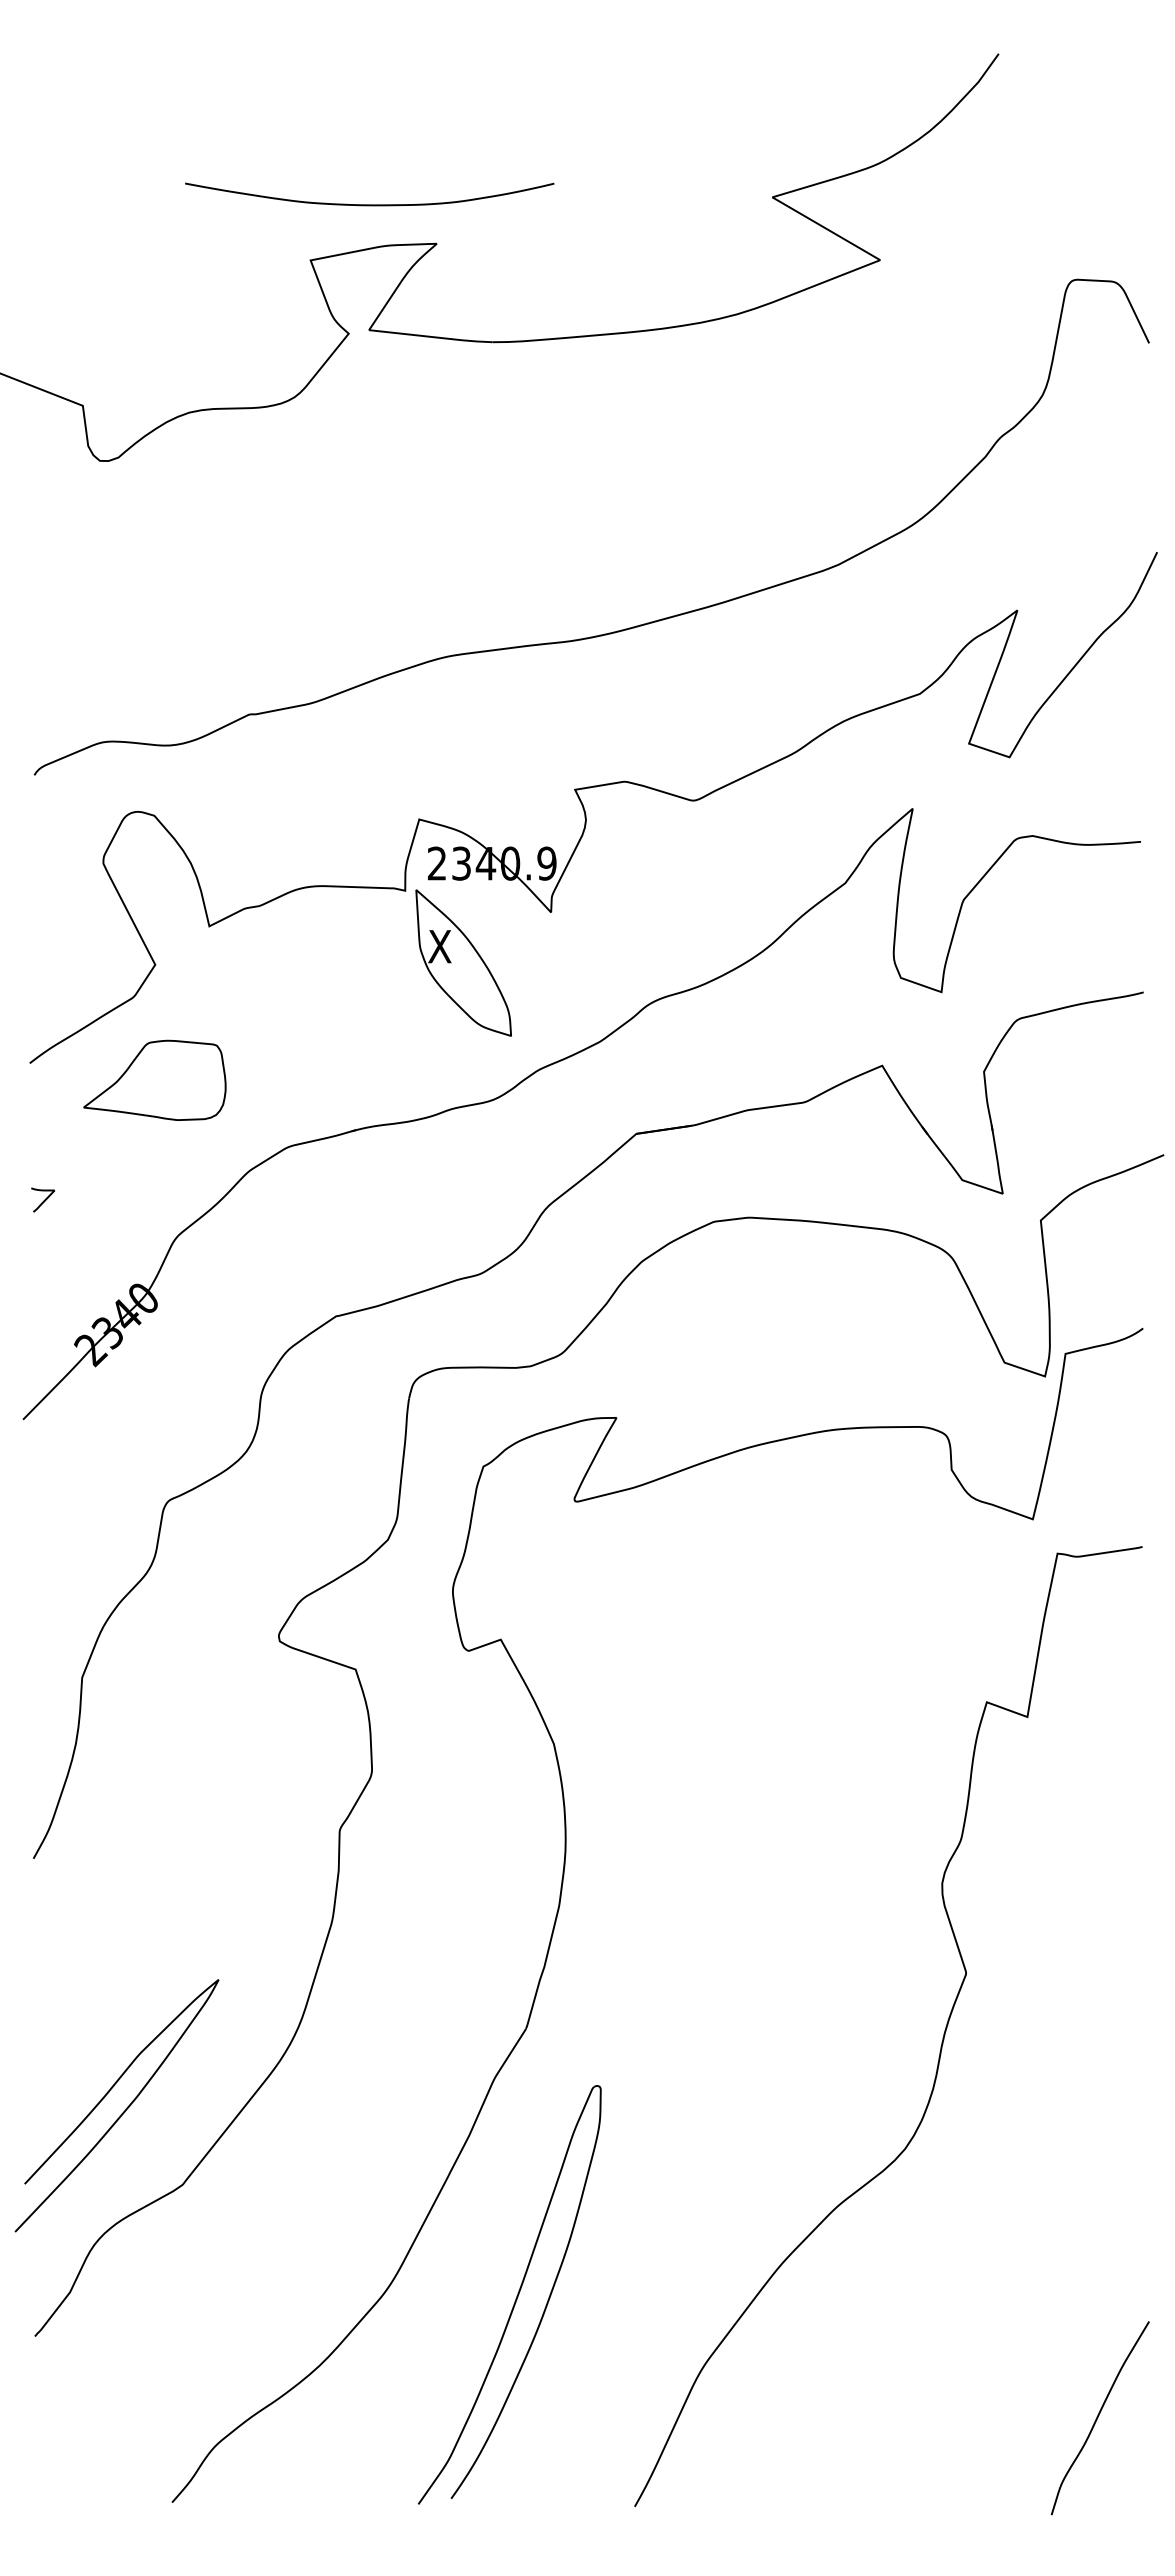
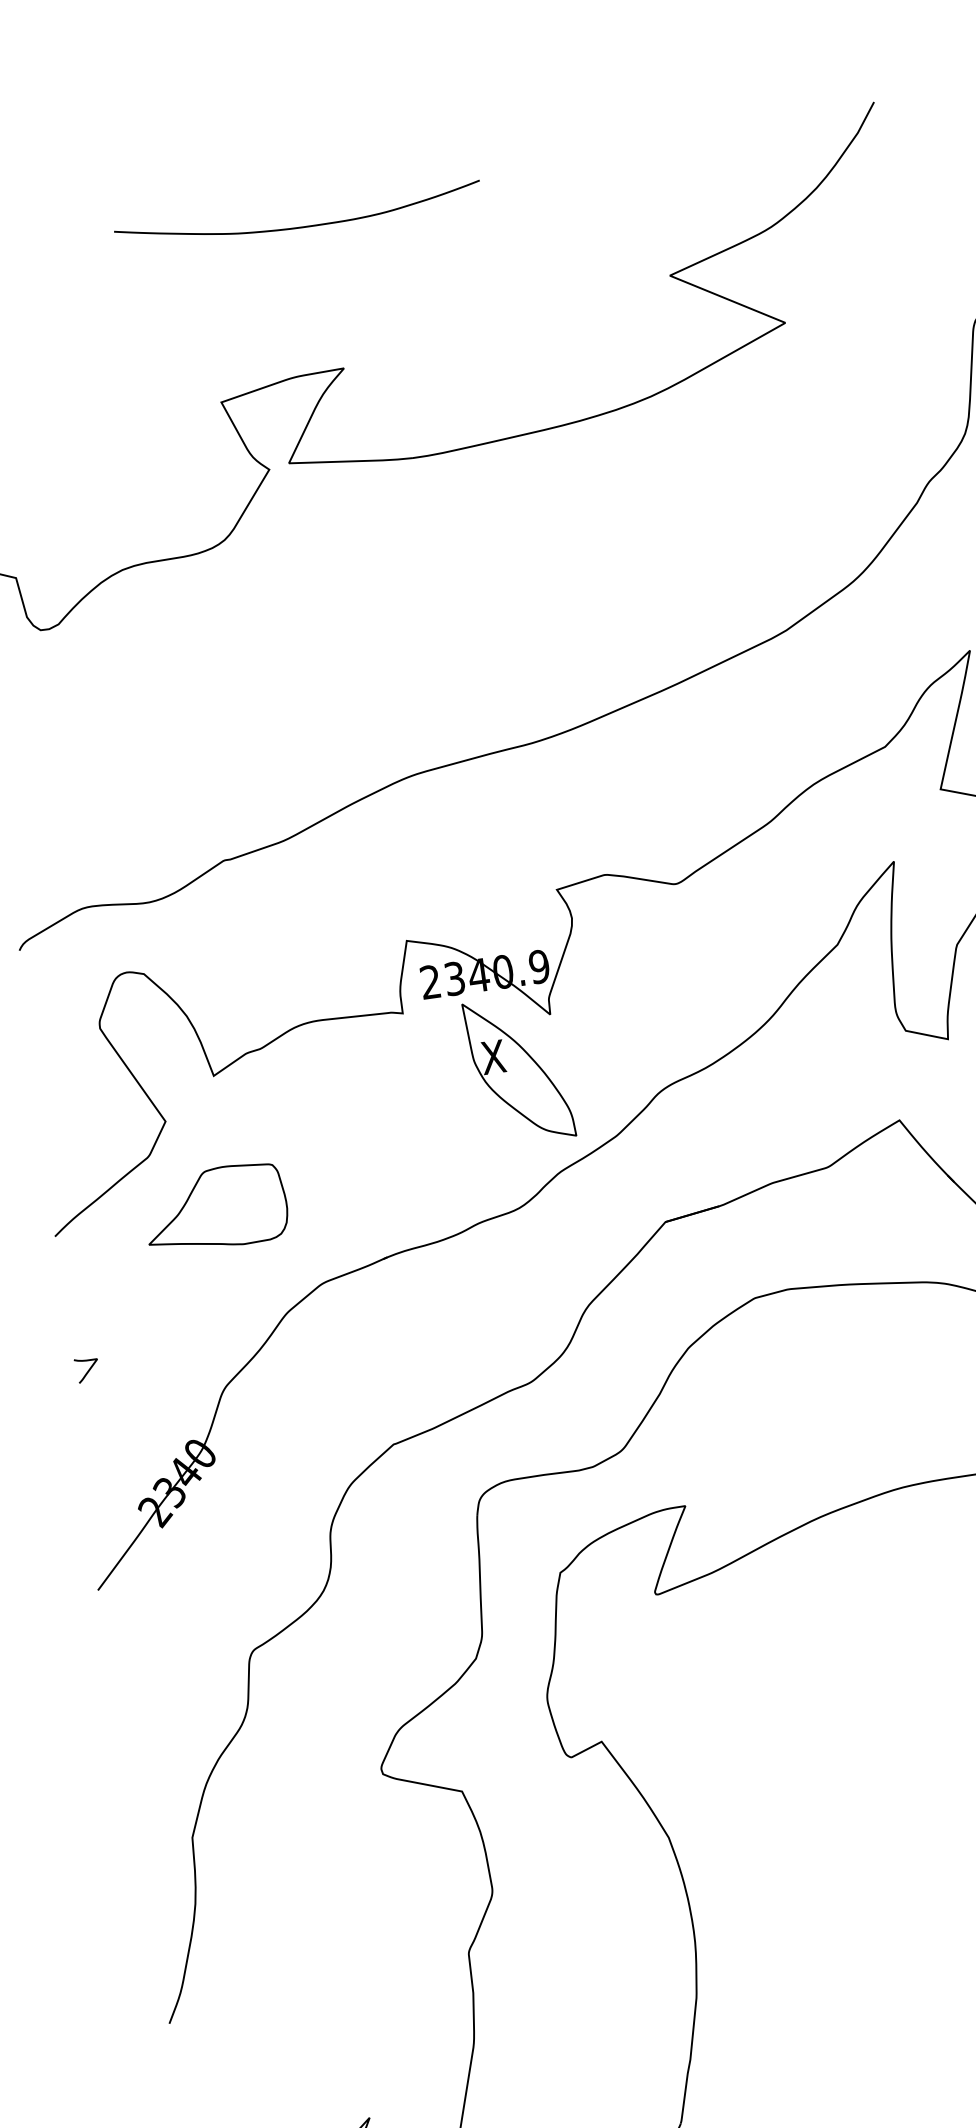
curve: (369, 204) -> (299, 226), moved
part: (463, 962) -> (519, 1069), moved
part: (154, 1079) -> (215, 1207), moved

